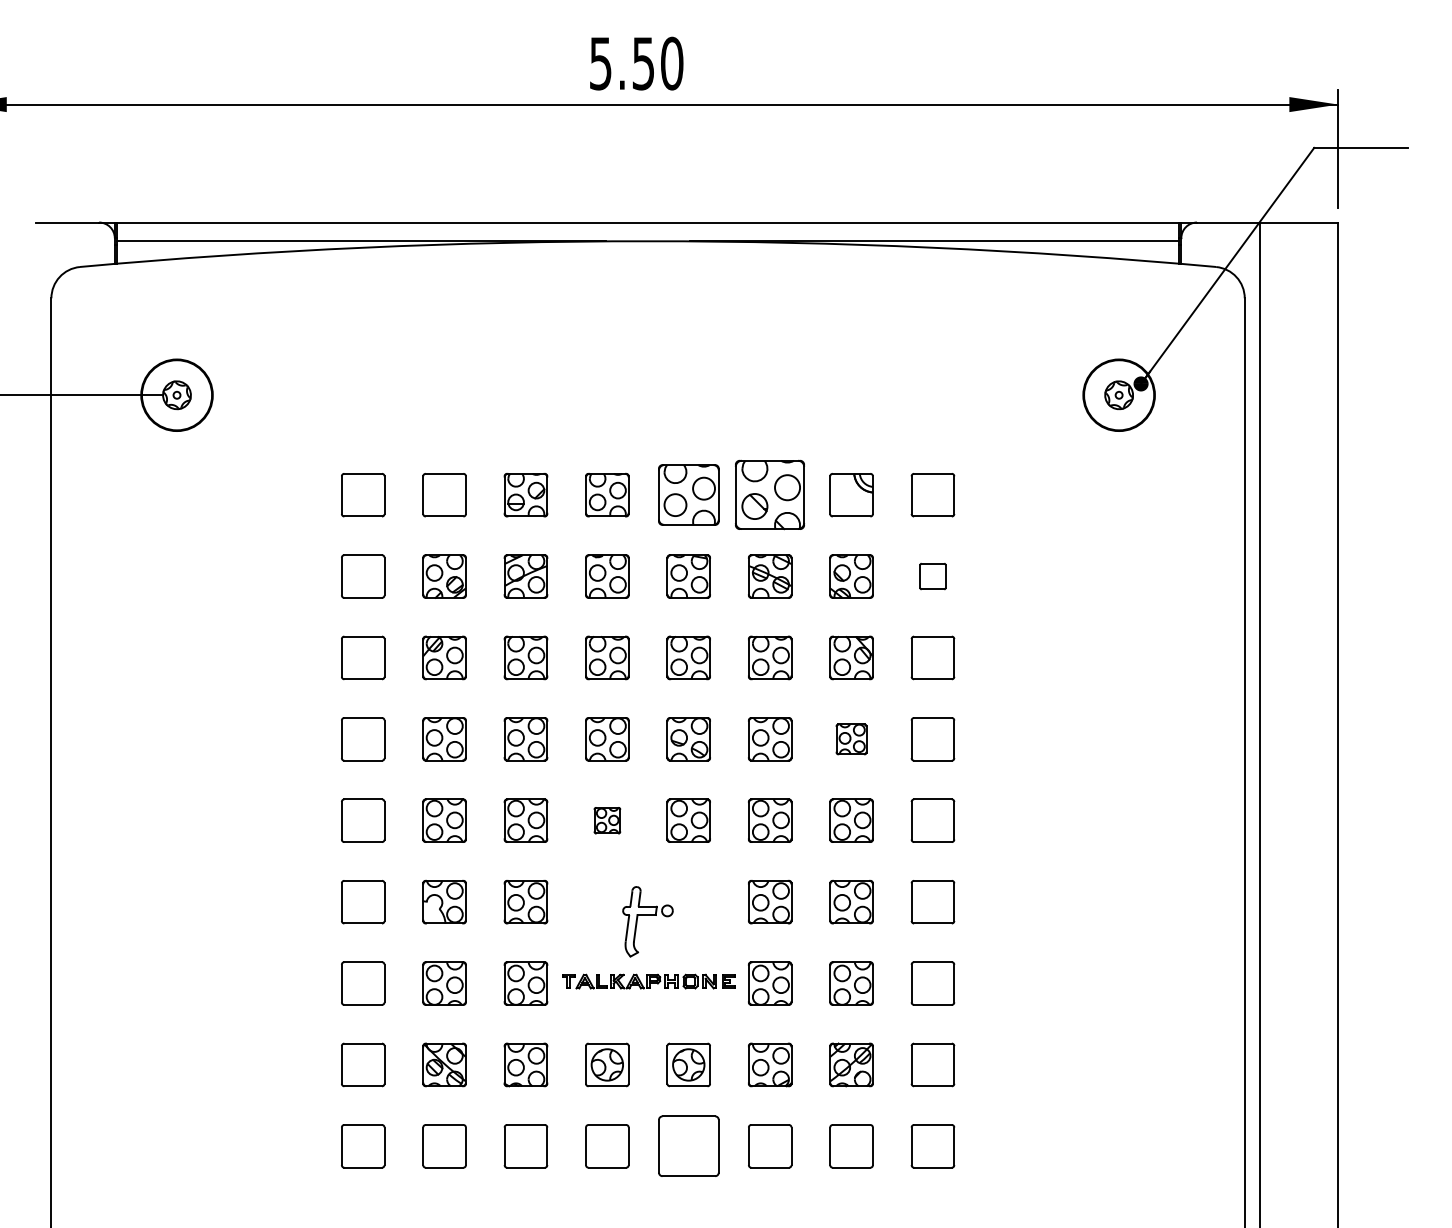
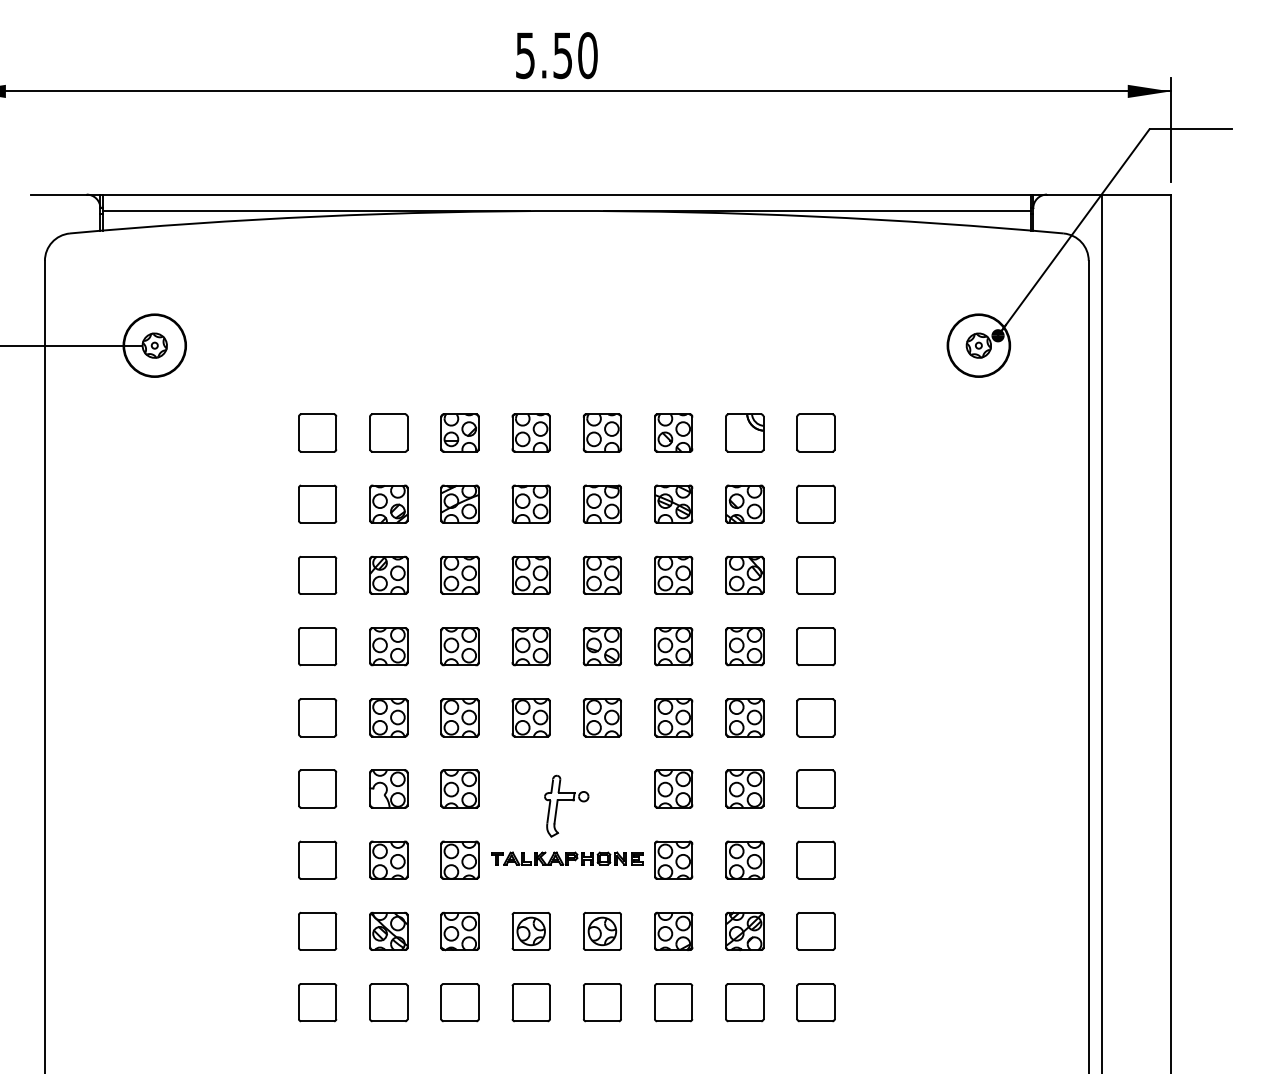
part: (688, 495) -> (602, 433), size x0.71
part: (770, 495) -> (673, 433), size x0.62
part: (932, 576) -> (815, 504), size x1.67
part: (851, 739) -> (744, 646), size x1.43
part: (607, 820) -> (531, 717), size x1.67
part: (688, 1146) -> (602, 1002), size x0.71

